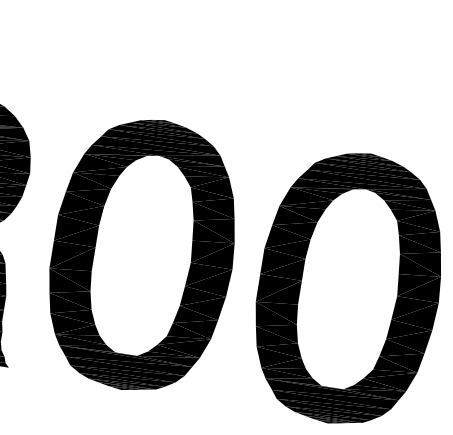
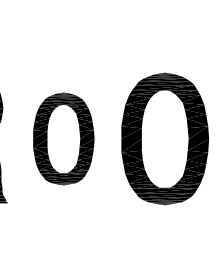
part: (142, 253) -> (63, 138), size x0.7

